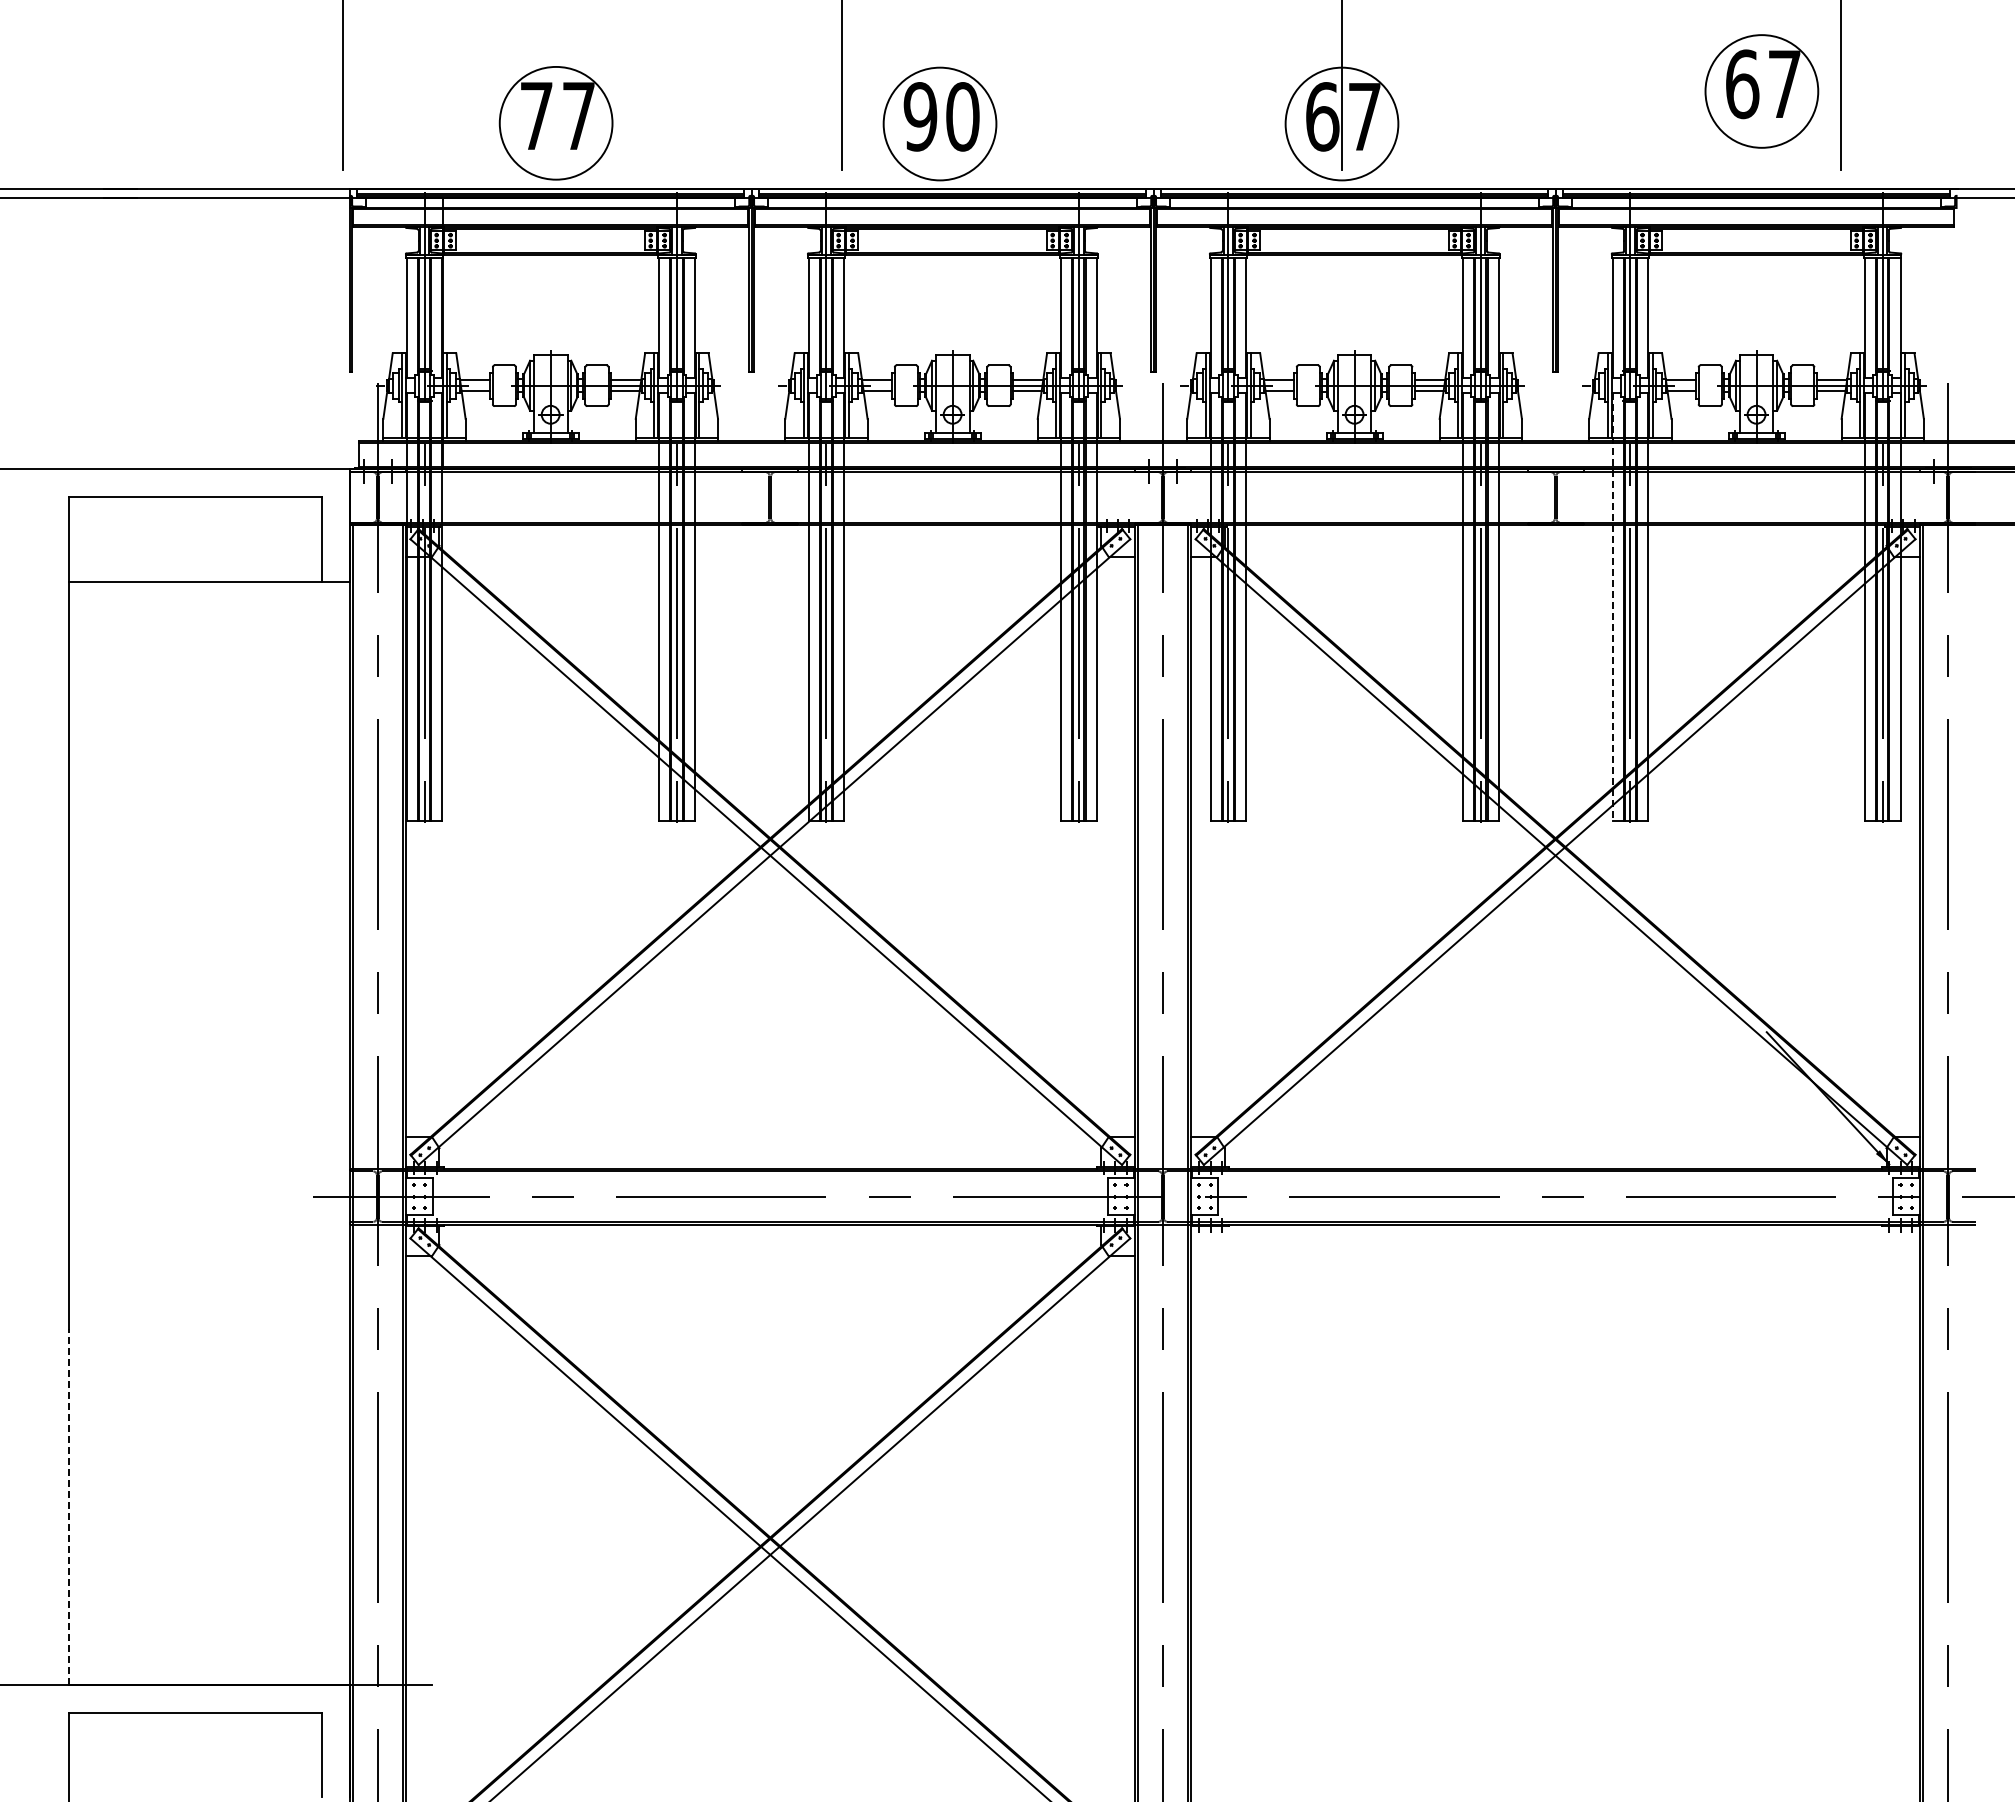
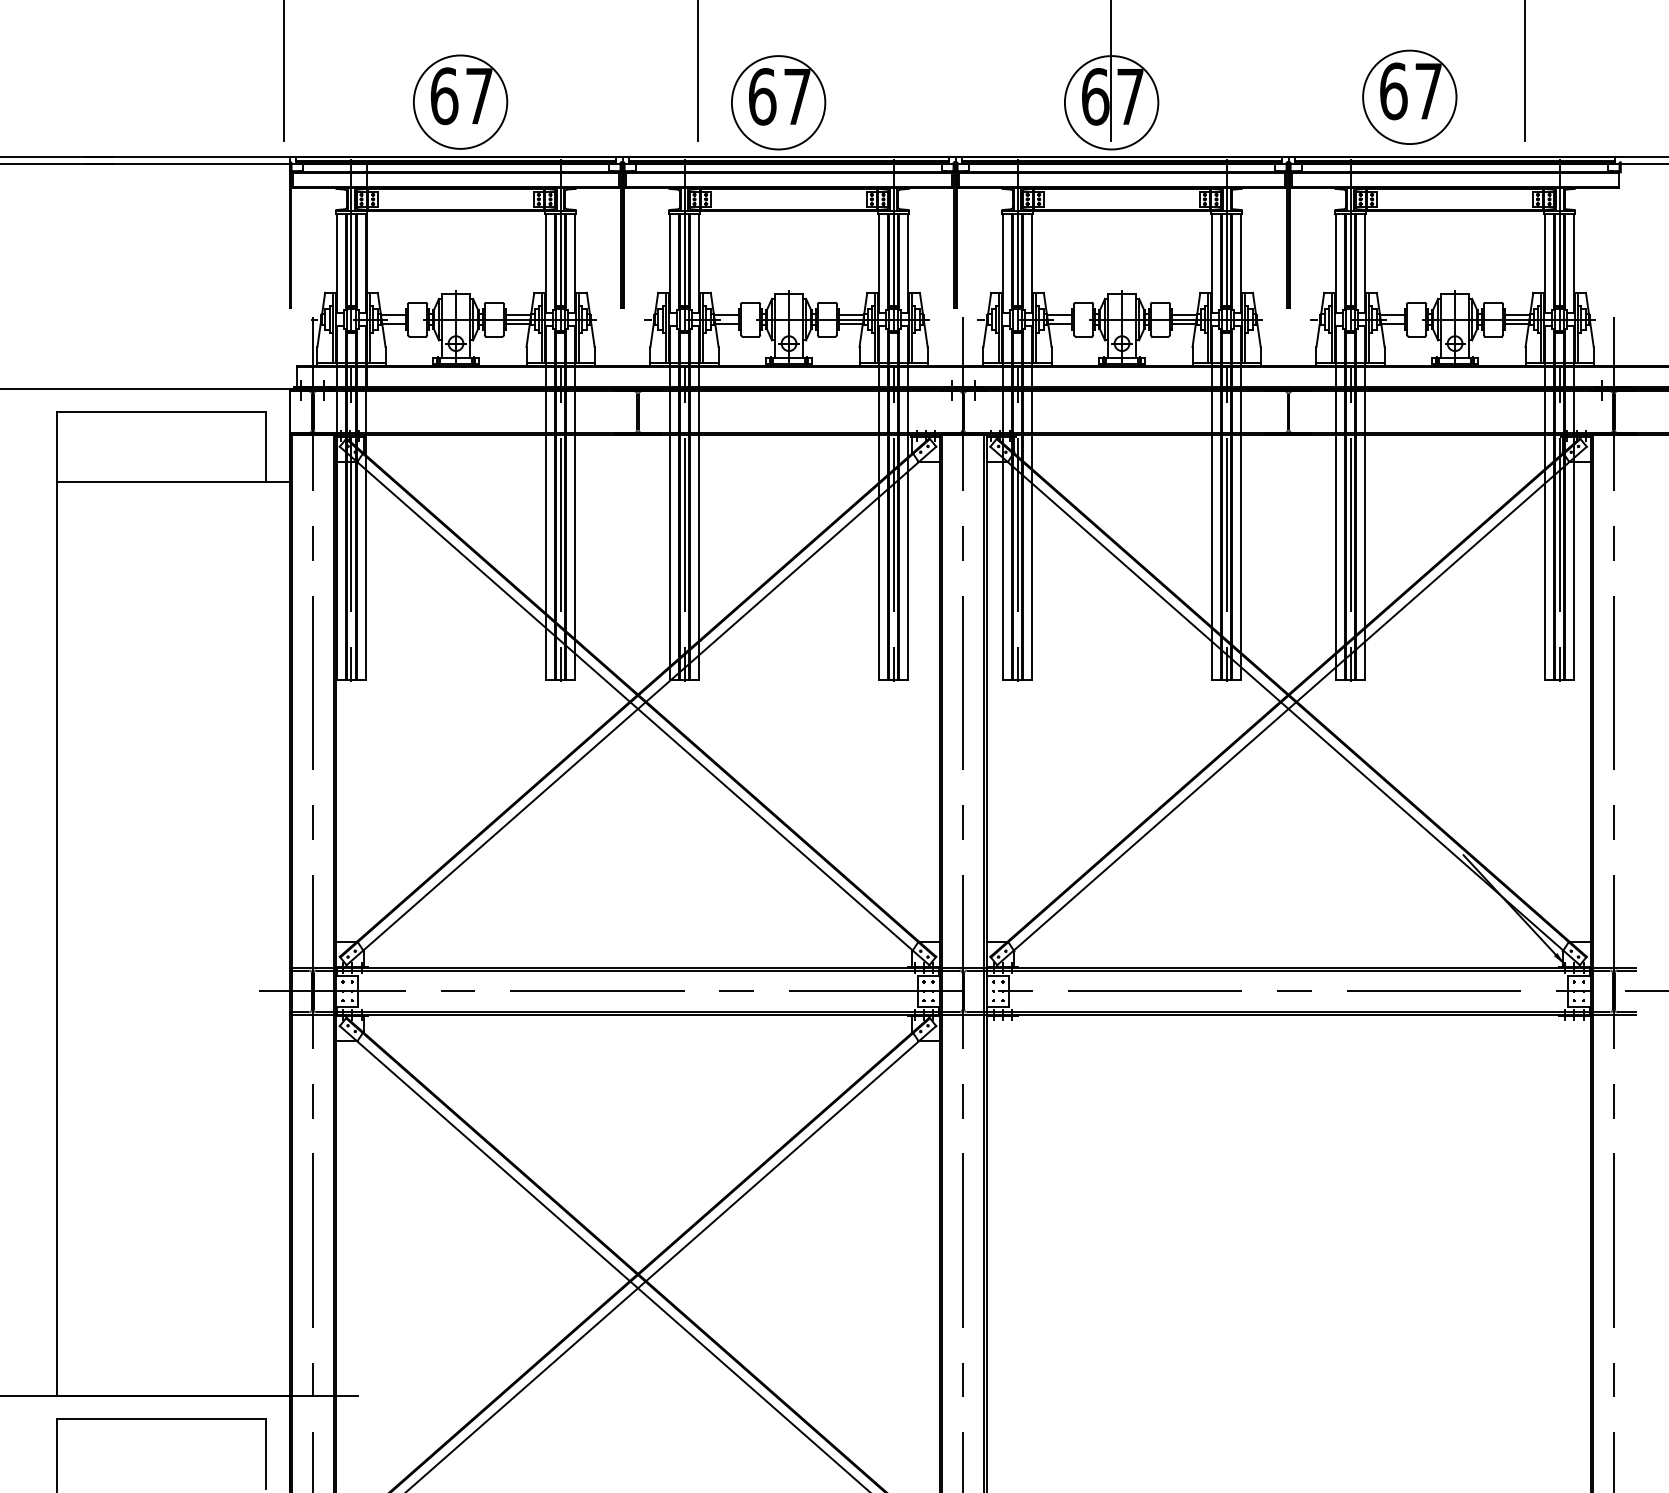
part: (1761, 91) -> (1409, 97), moved
text: (536, 115) -> (444, 95), 77 -> 67
text: (941, 116) -> (779, 96), 90 -> 67
line: (1612, 607) -> (1335, 503), dashed -> solid
line: (69, 1506) -> (57, 1248), dashed -> solid

